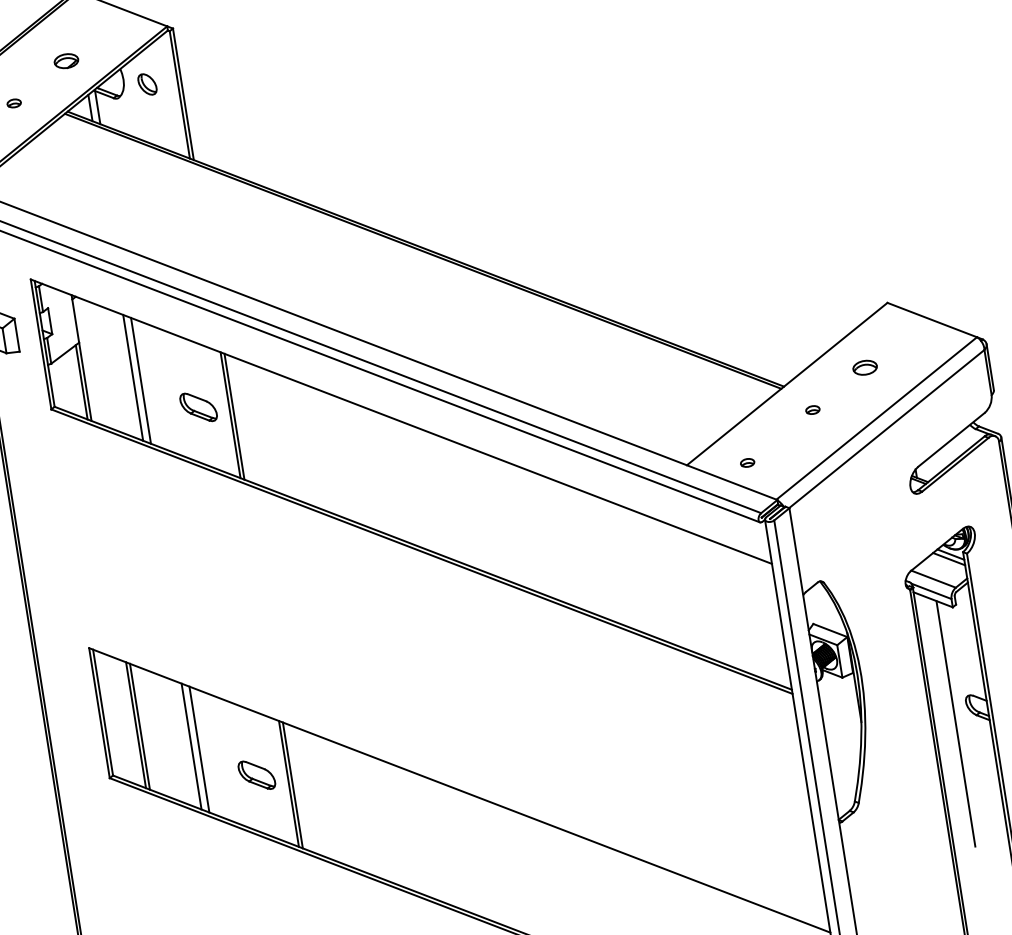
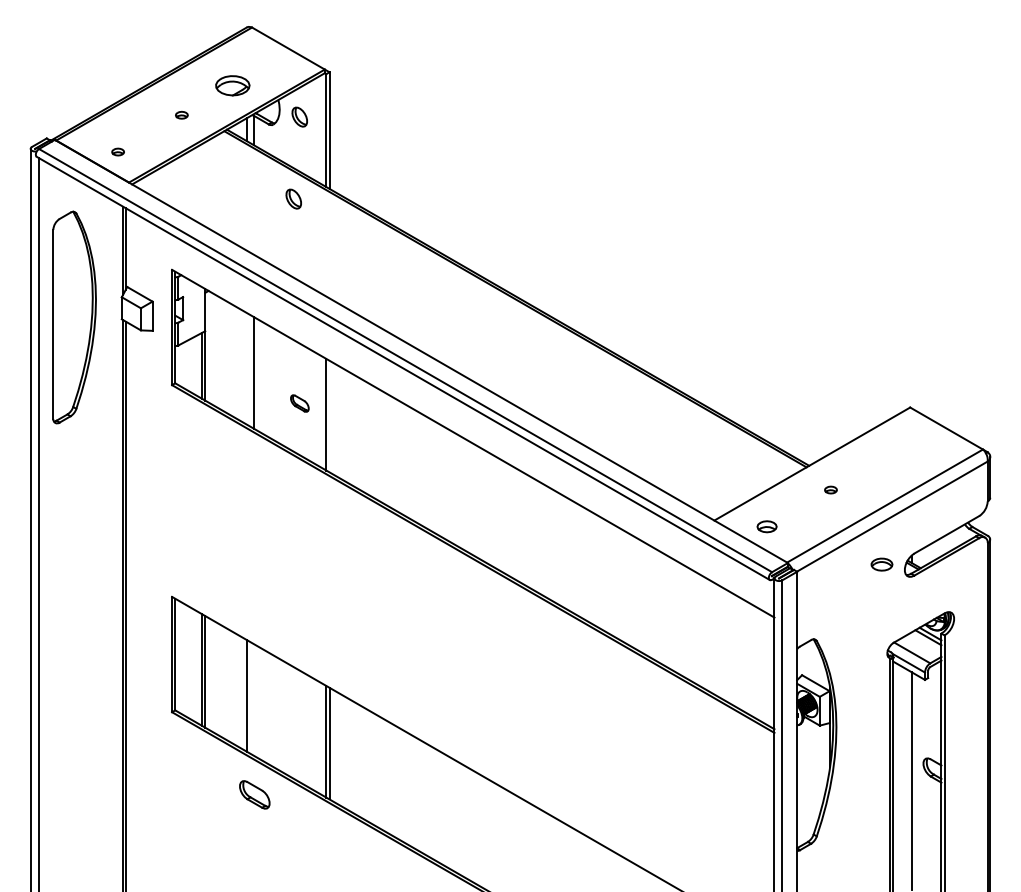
part: (65, 60) -> (232, 85), size x1.6
part: (154, 177) -> (293, 198), added
part: (864, 367) -> (881, 564), moved
line: (133, 377) -> (247, 368), removed
part: (198, 407) -> (299, 403), size x0.6
line: (234, 416) -> (329, 416), removed
part: (747, 462) -> (767, 526), size x1.6
line: (199, 749) -> (253, 699), removed
part: (256, 774) -> (254, 794), moved

